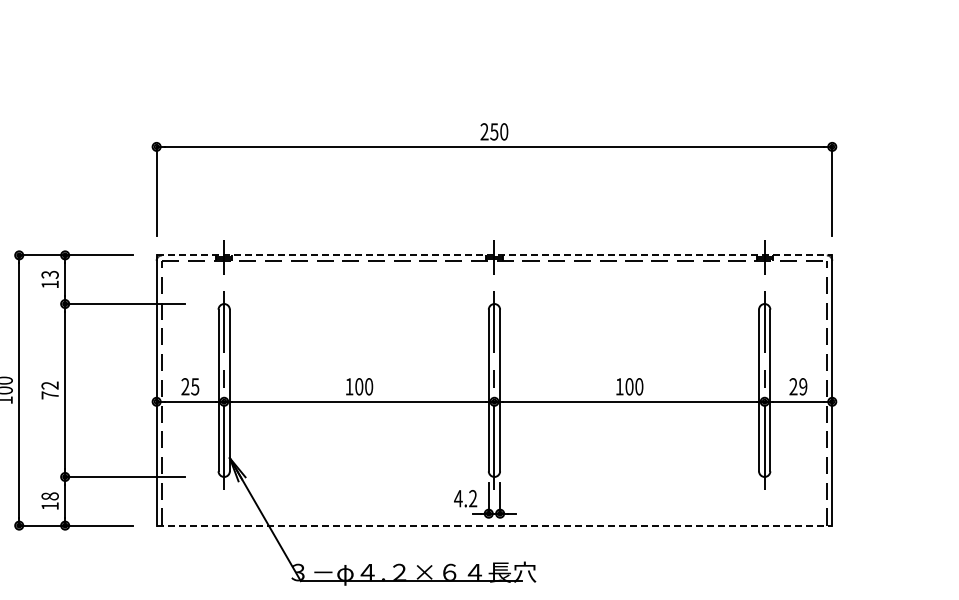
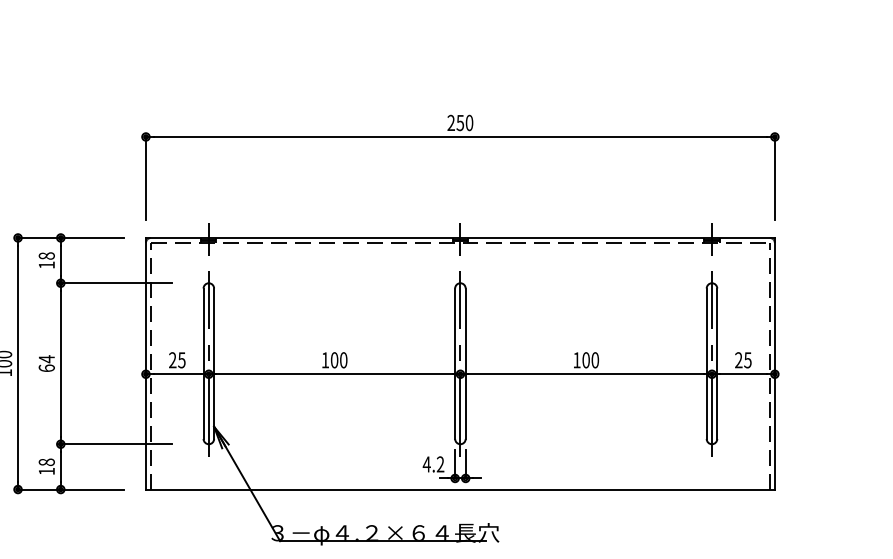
line: (494, 255) -> (460, 238), dashed -> solid
text: (49, 274) -> (46, 255), 13 -> 18
text: (803, 386) -> (748, 360), 29 -> 25
text: (49, 390) -> (46, 363), 72 -> 64
line: (494, 525) -> (460, 489), dashed -> solid

